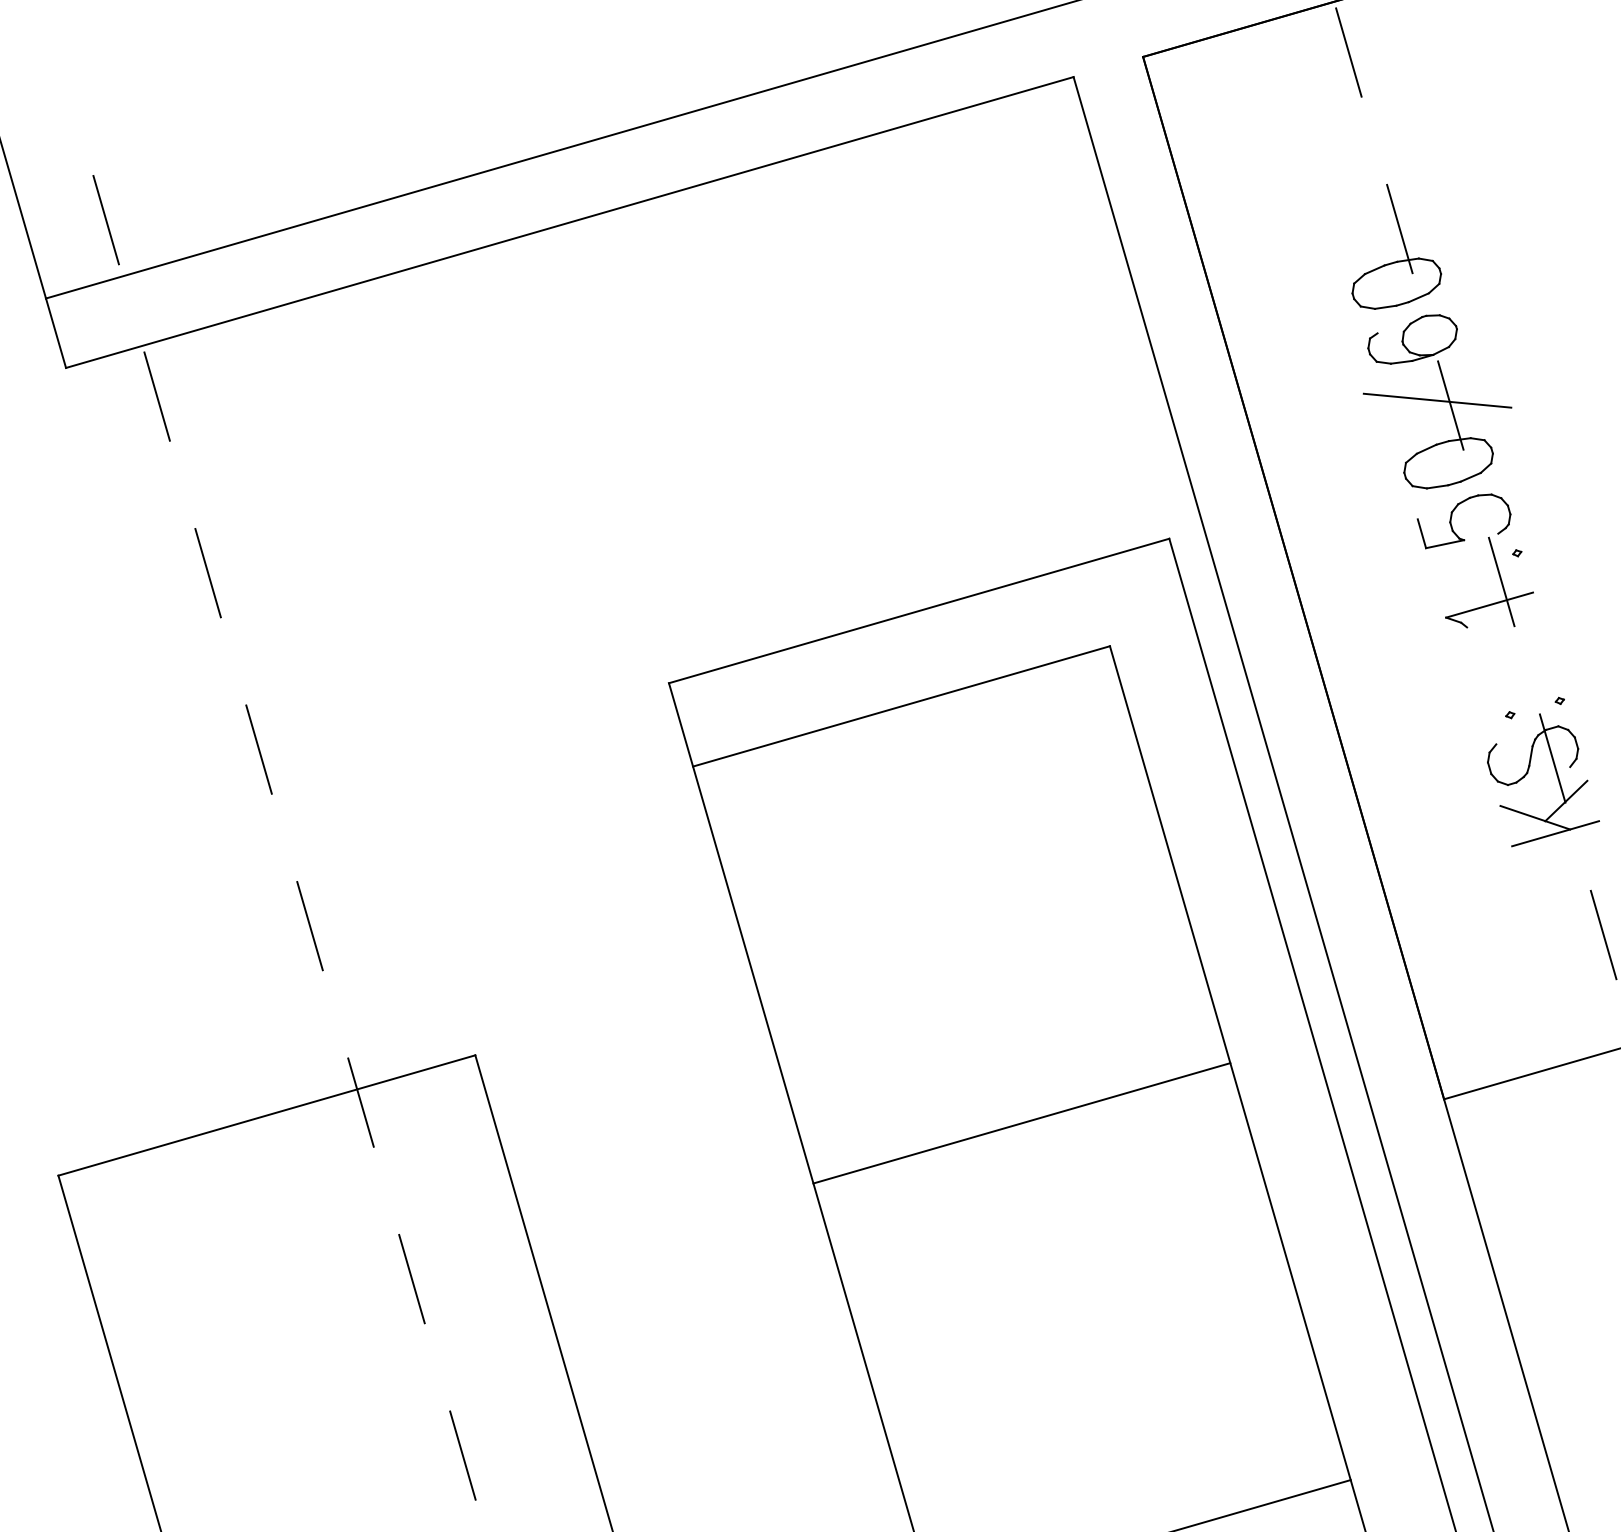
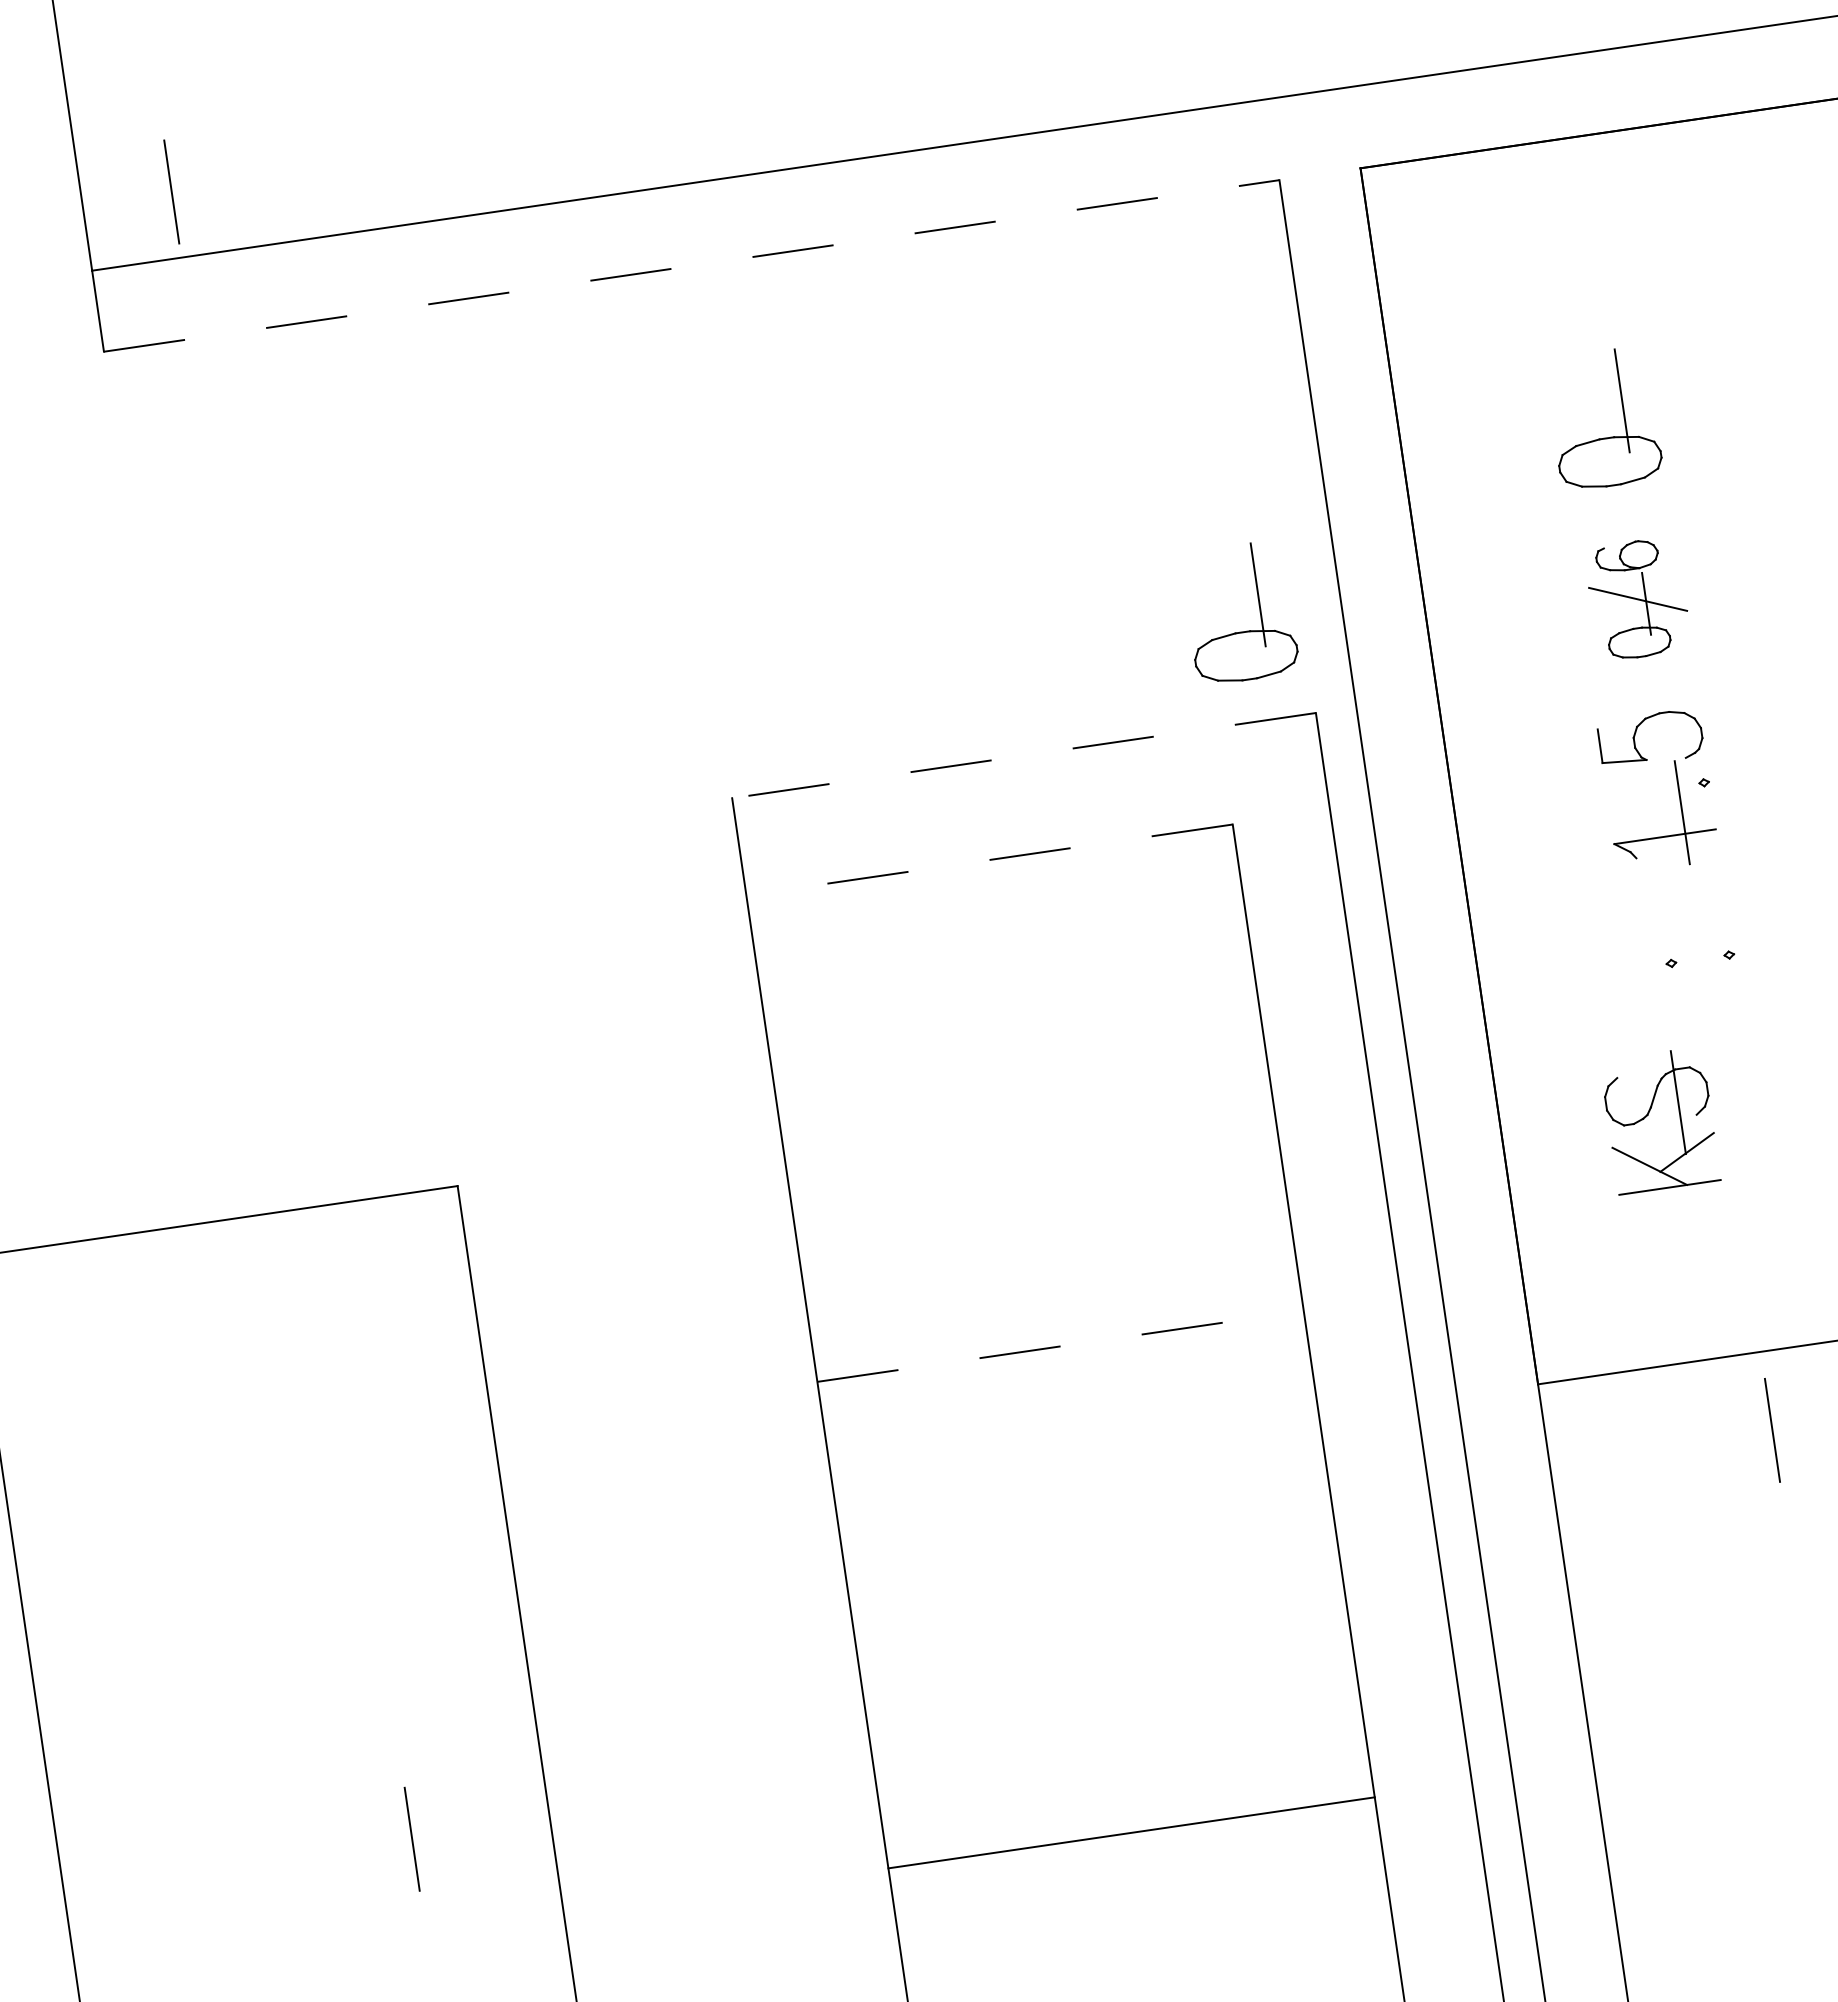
line: (1348, 52) -> (1591, 194), removed
line: (569, 222) -> (691, 265), solid -> dashed
line: (156, 396) -> (201, 397), removed
part: (1437, 400) -> (1637, 599), size x0.6
part: (1107, 456) -> (1259, 611), added
line: (207, 572) -> (231, 603), removed
line: (919, 610) -> (1024, 755), solid -> dashed
line: (901, 706) -> (989, 860), solid -> dashed
line: (258, 749) -> (261, 809), removed
part: (1528, 773) -> (1648, 1115), moved
line: (309, 926) -> (291, 1015), removed
line: (1602, 935) -> (1741, 1224), removed
line: (360, 1102) -> (321, 1221), removed
line: (1021, 1123) -> (1060, 1346), solid -> dashed
line: (411, 1278) -> (351, 1426), removed
line: (462, 1454) -> (381, 1632), removed

